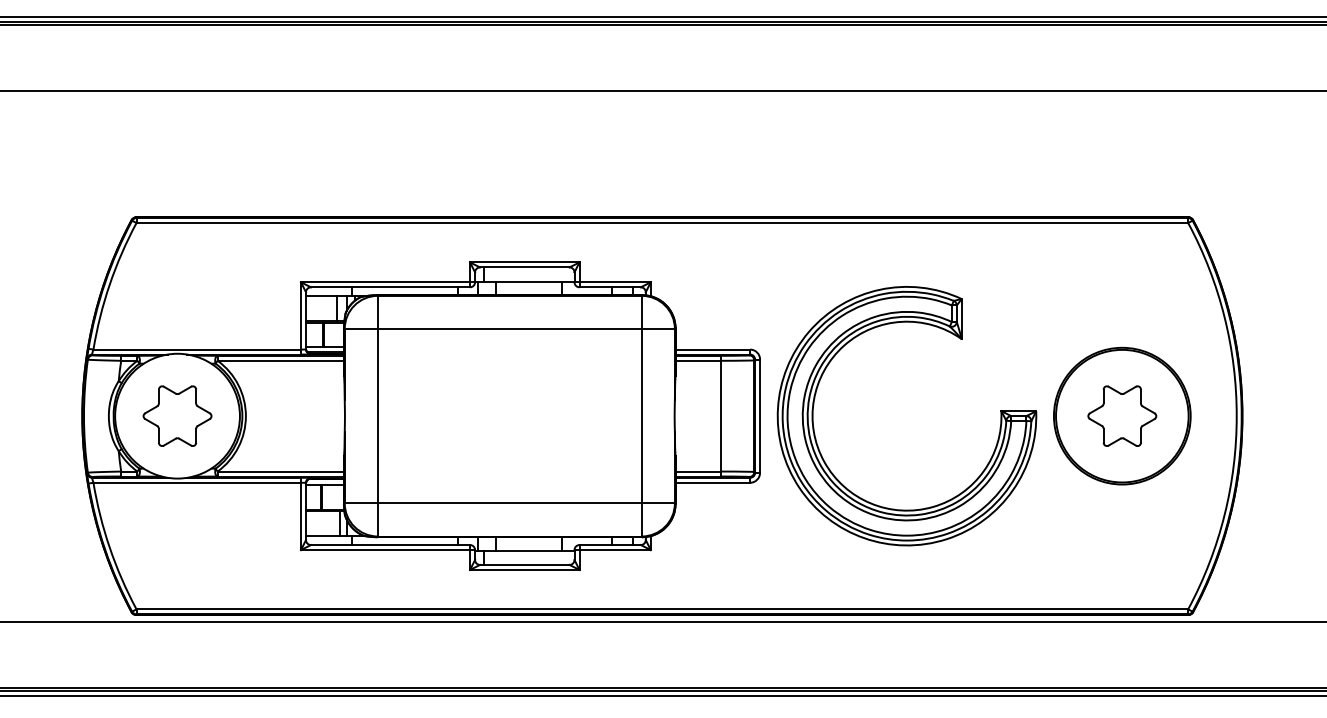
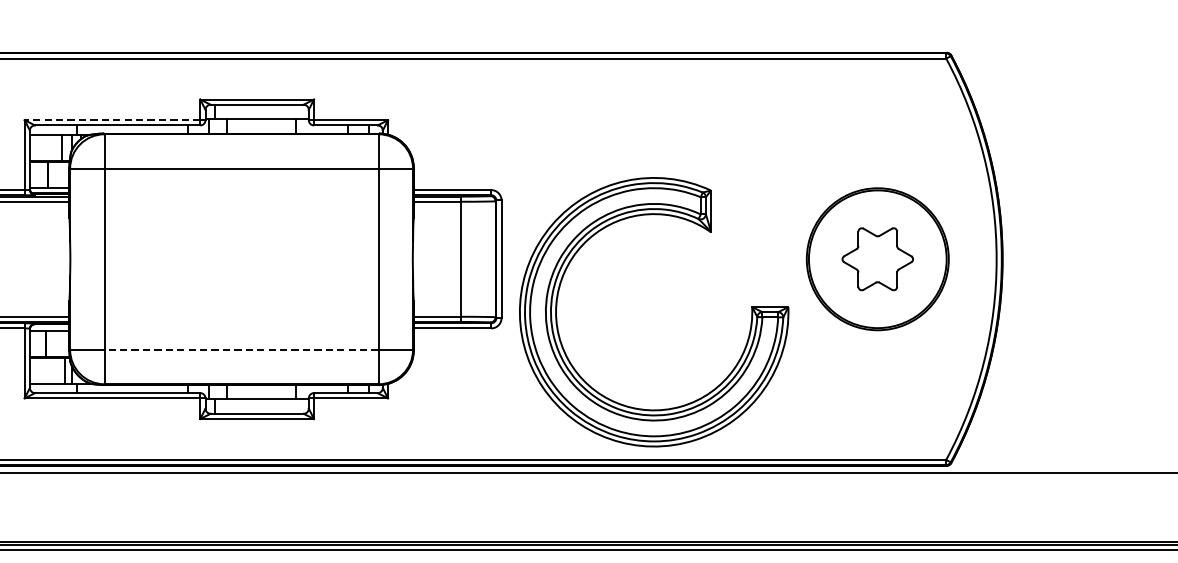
line: (385, 282) -> (112, 120), solid -> dashed
part: (815, 433) -> (559, 330), moved
line: (509, 503) -> (241, 349), solid -> dashed

